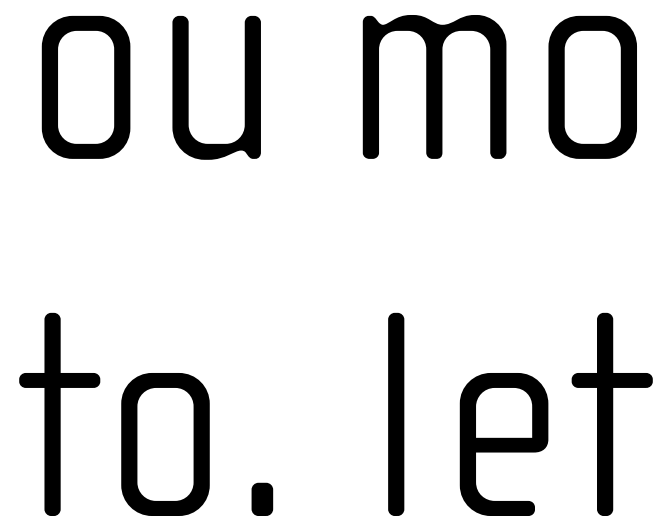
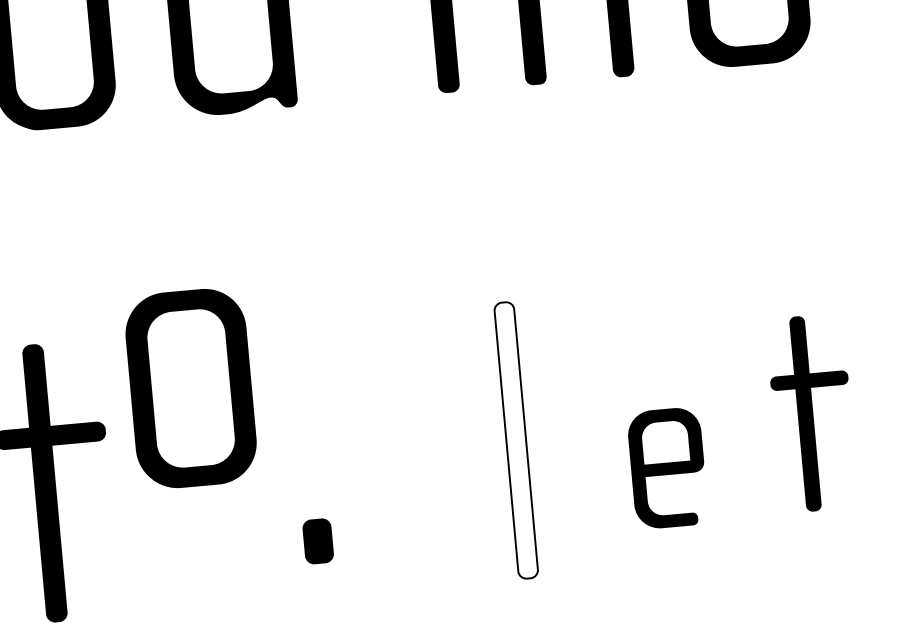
part: (611, 413) -> (811, 412), size x0.7
fill: (396, 414) -> (516, 440), removed
part: (165, 444) -> (191, 388), moved
part: (503, 444) -> (667, 468), size x0.6
part: (262, 498) -> (318, 540), moved

